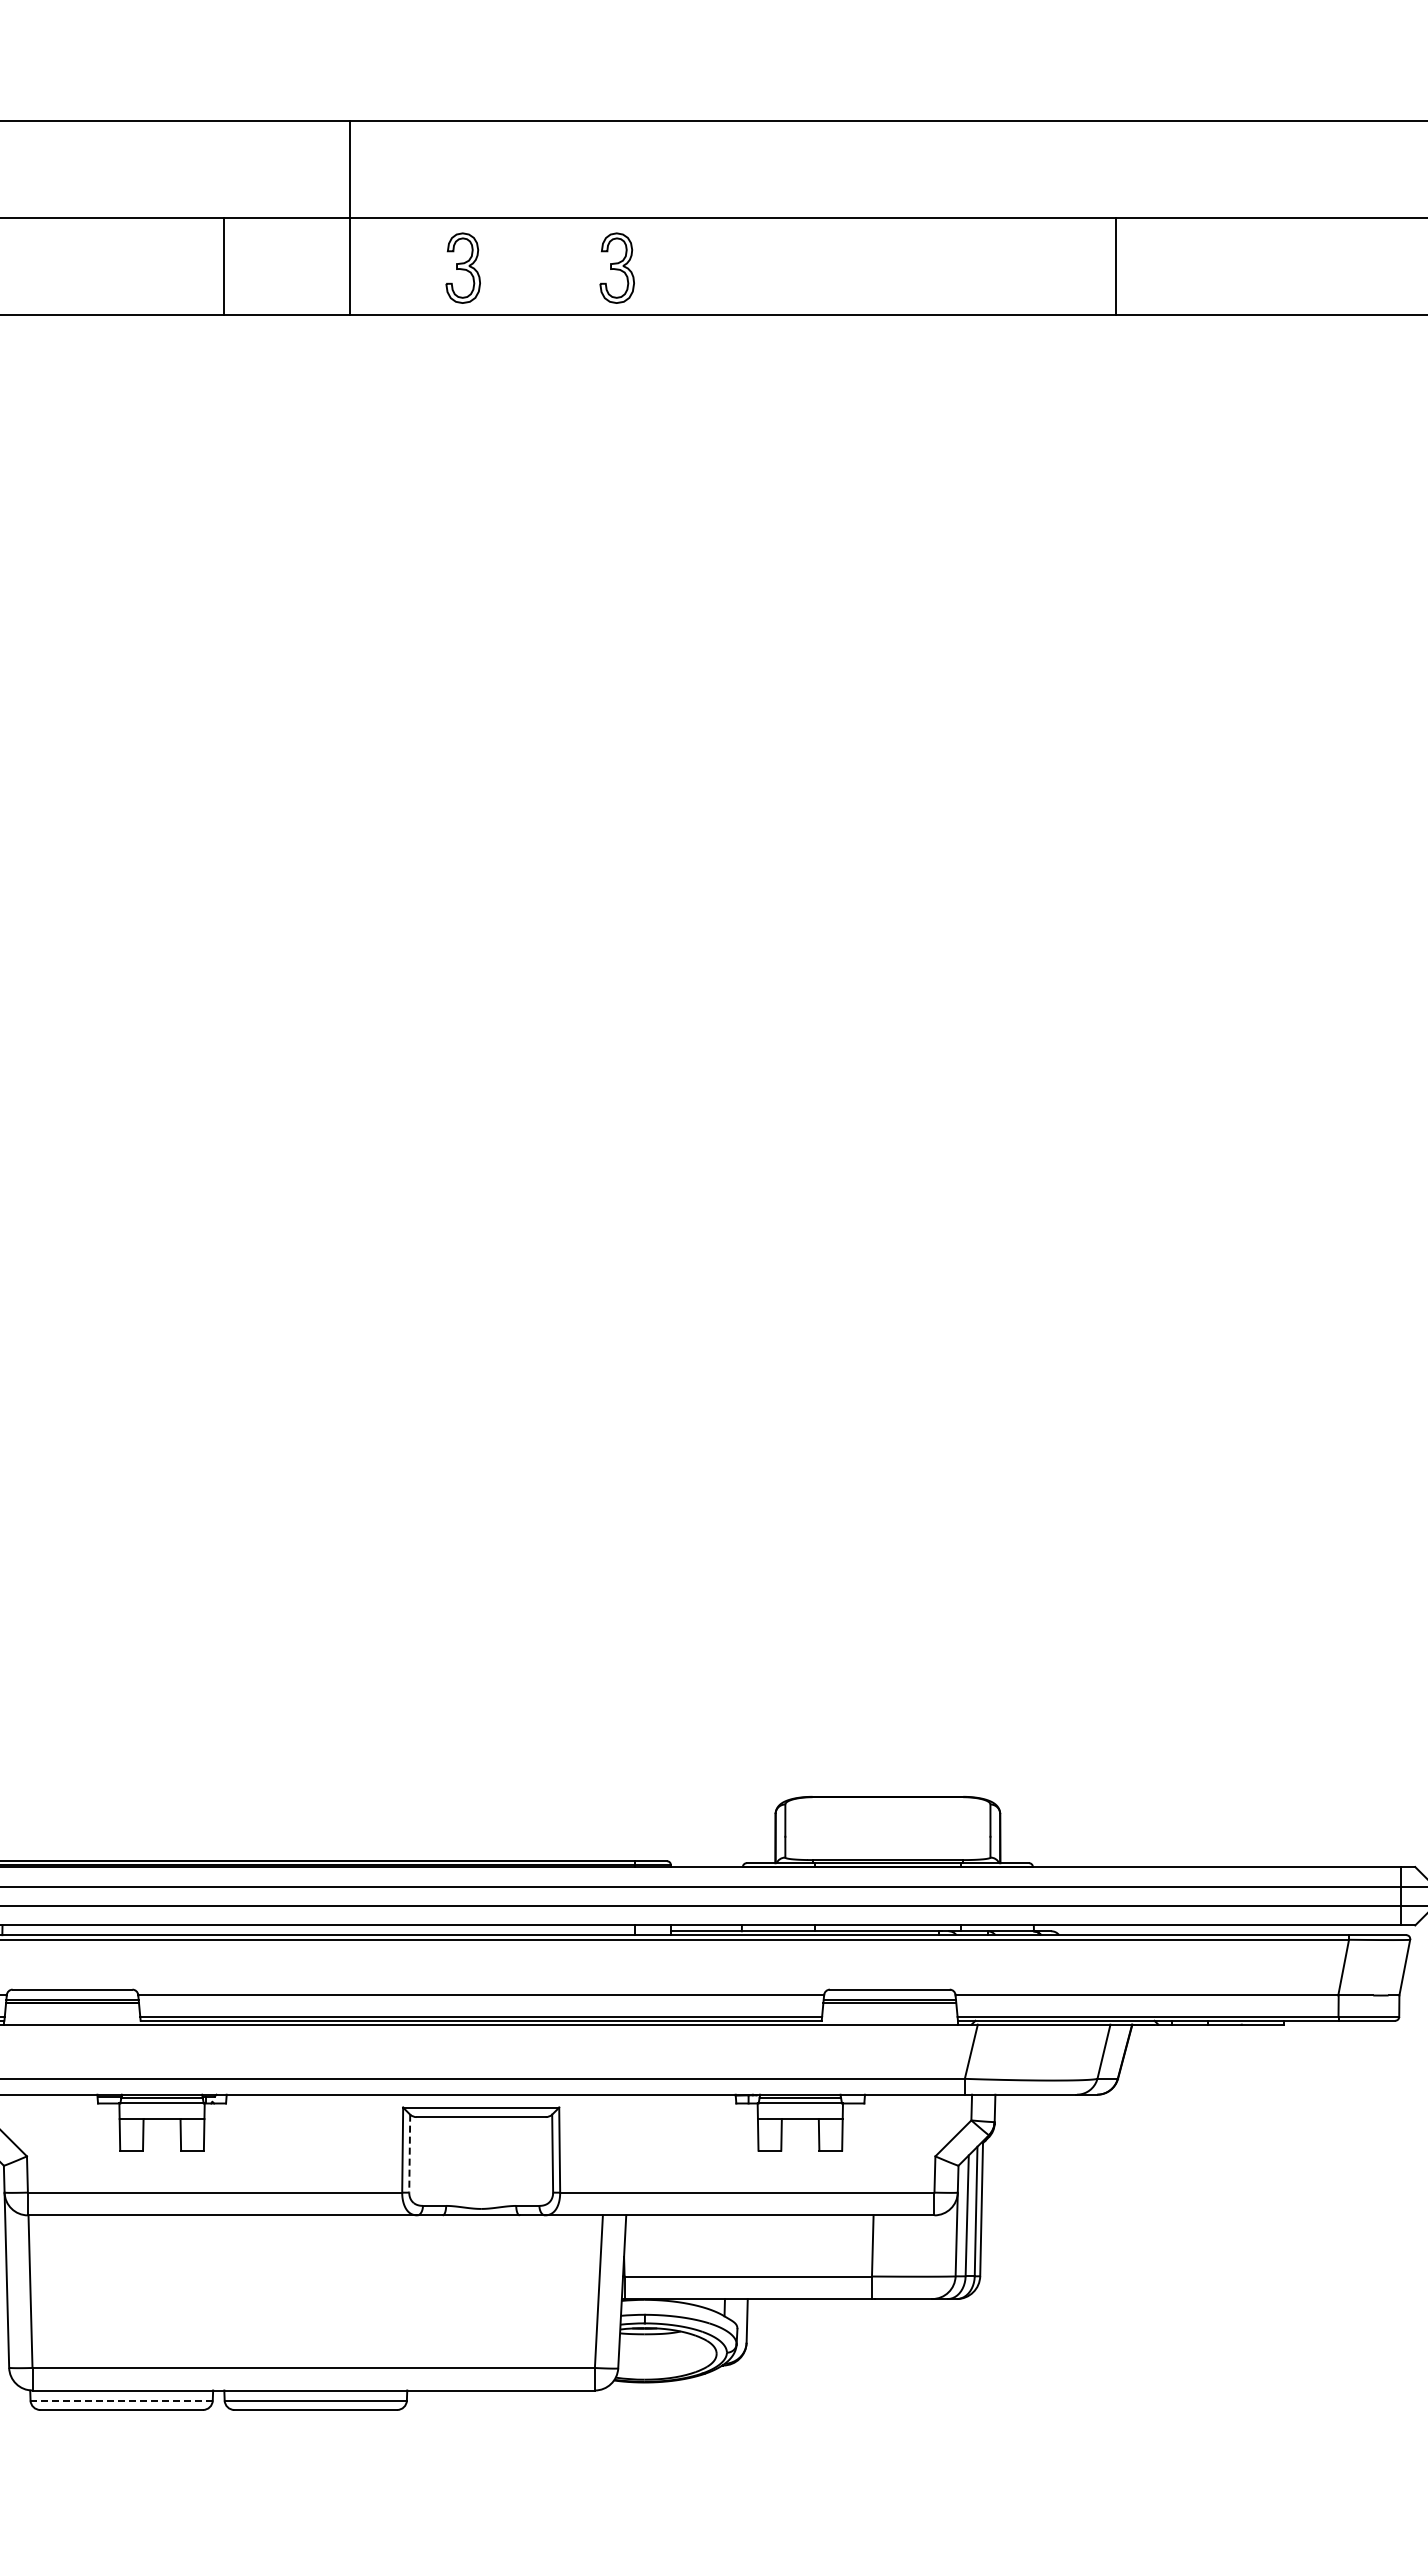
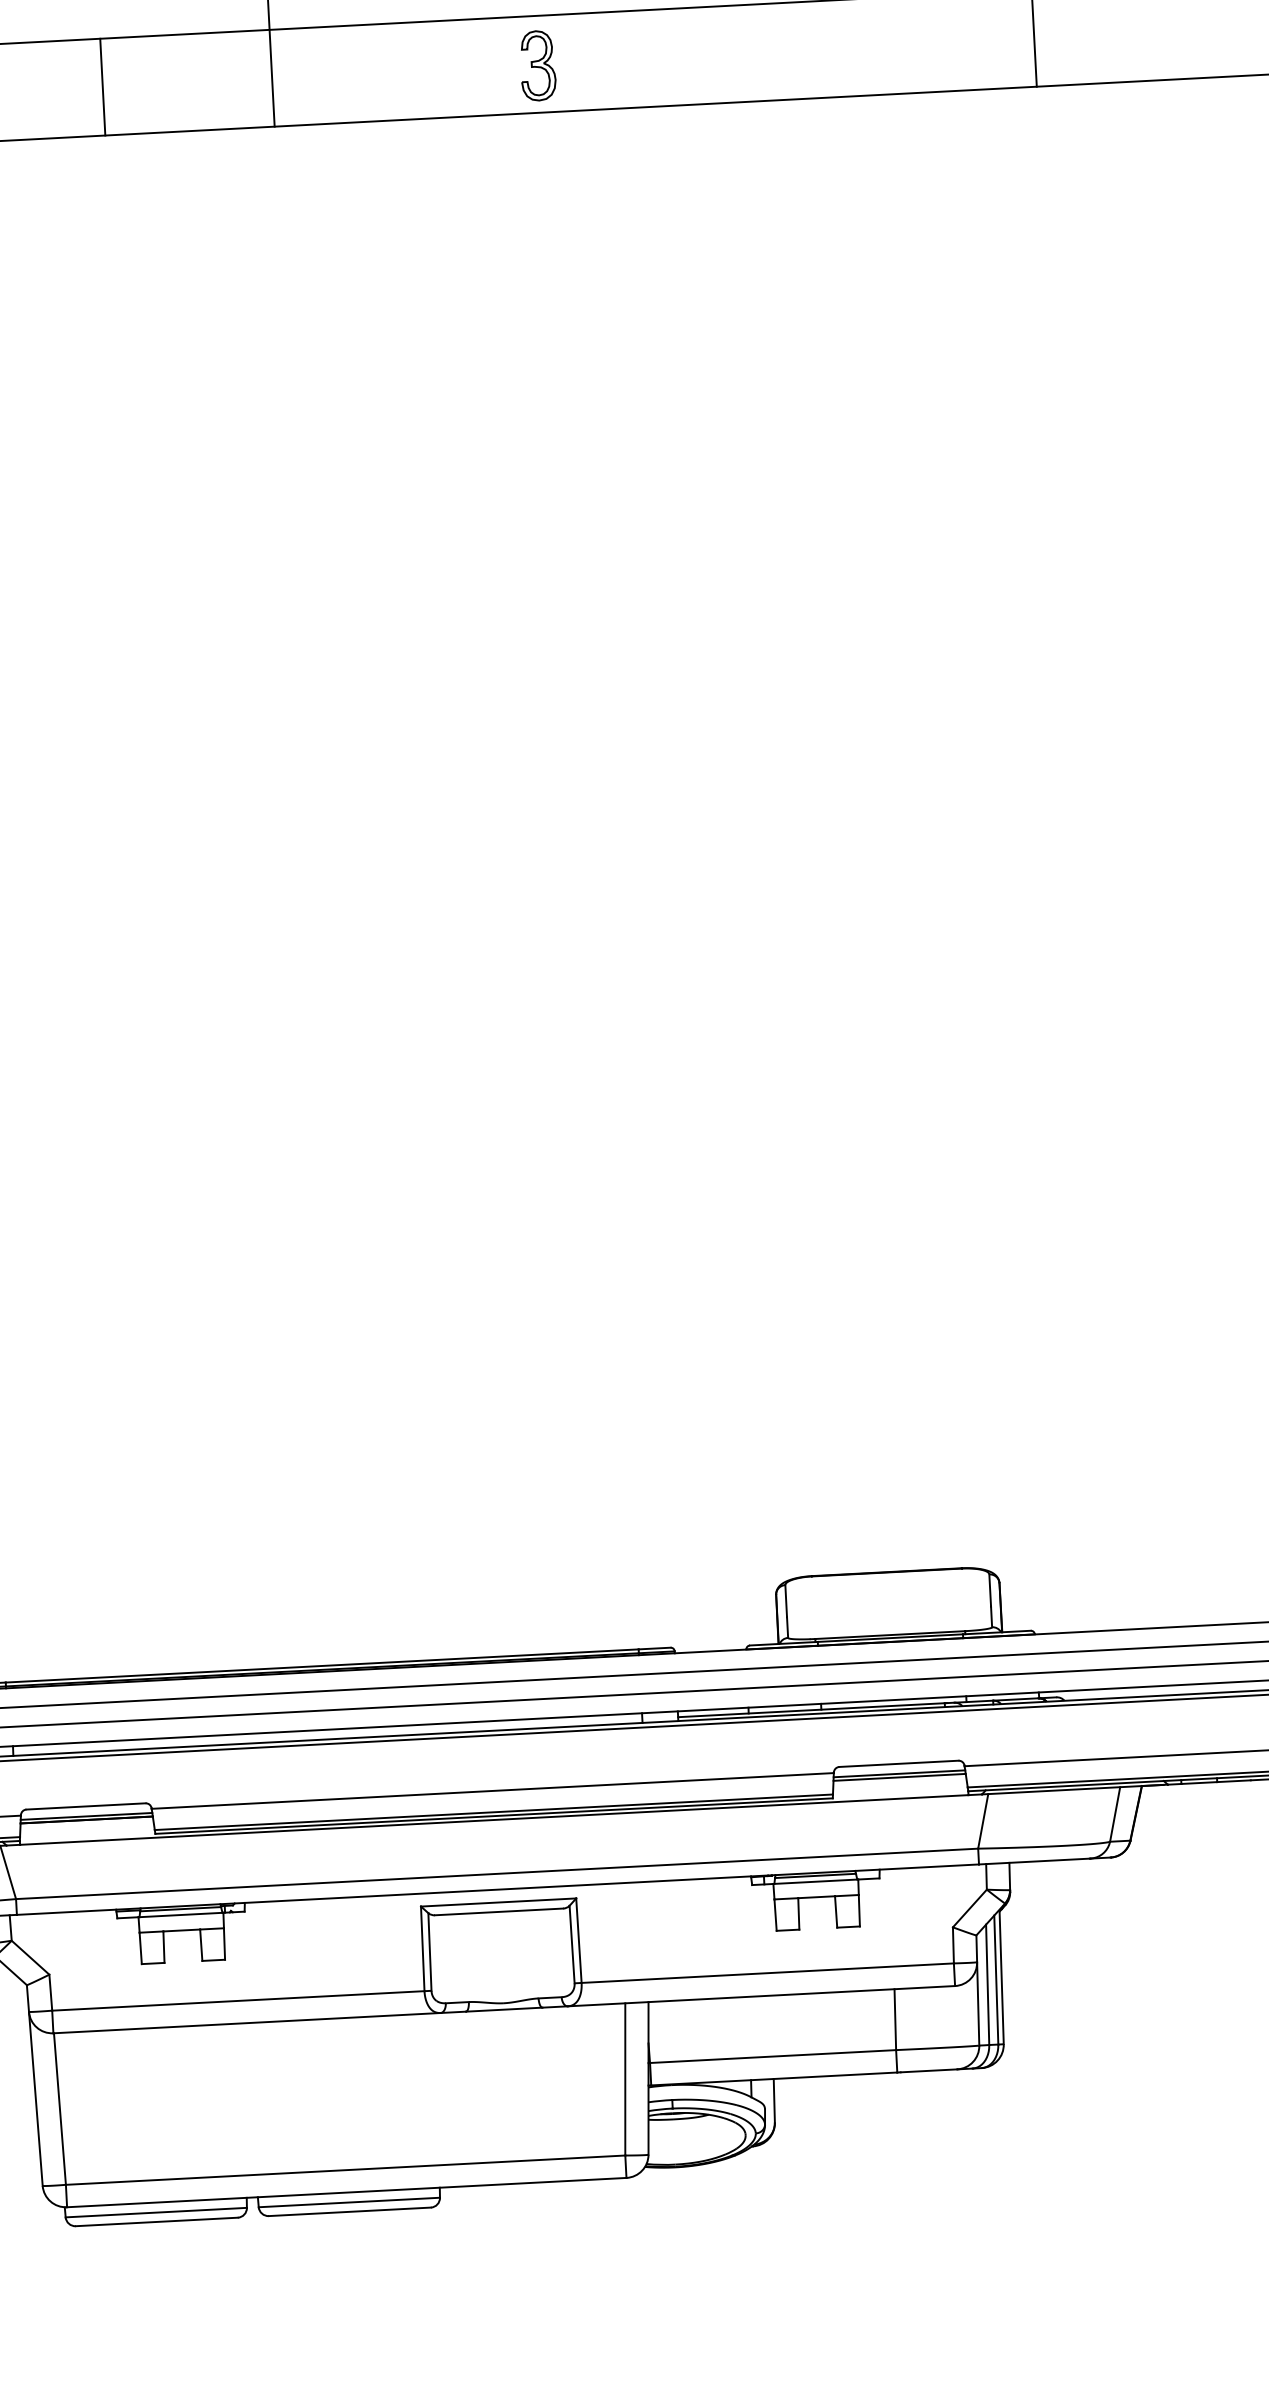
line: (223, 266) -> (102, 86), moved
part: (462, 267) -> (384, 73), removed
line: (409, 2153) -> (429, 1951), dashed -> solid
line: (121, 2400) -> (156, 2212), dashed -> solid

